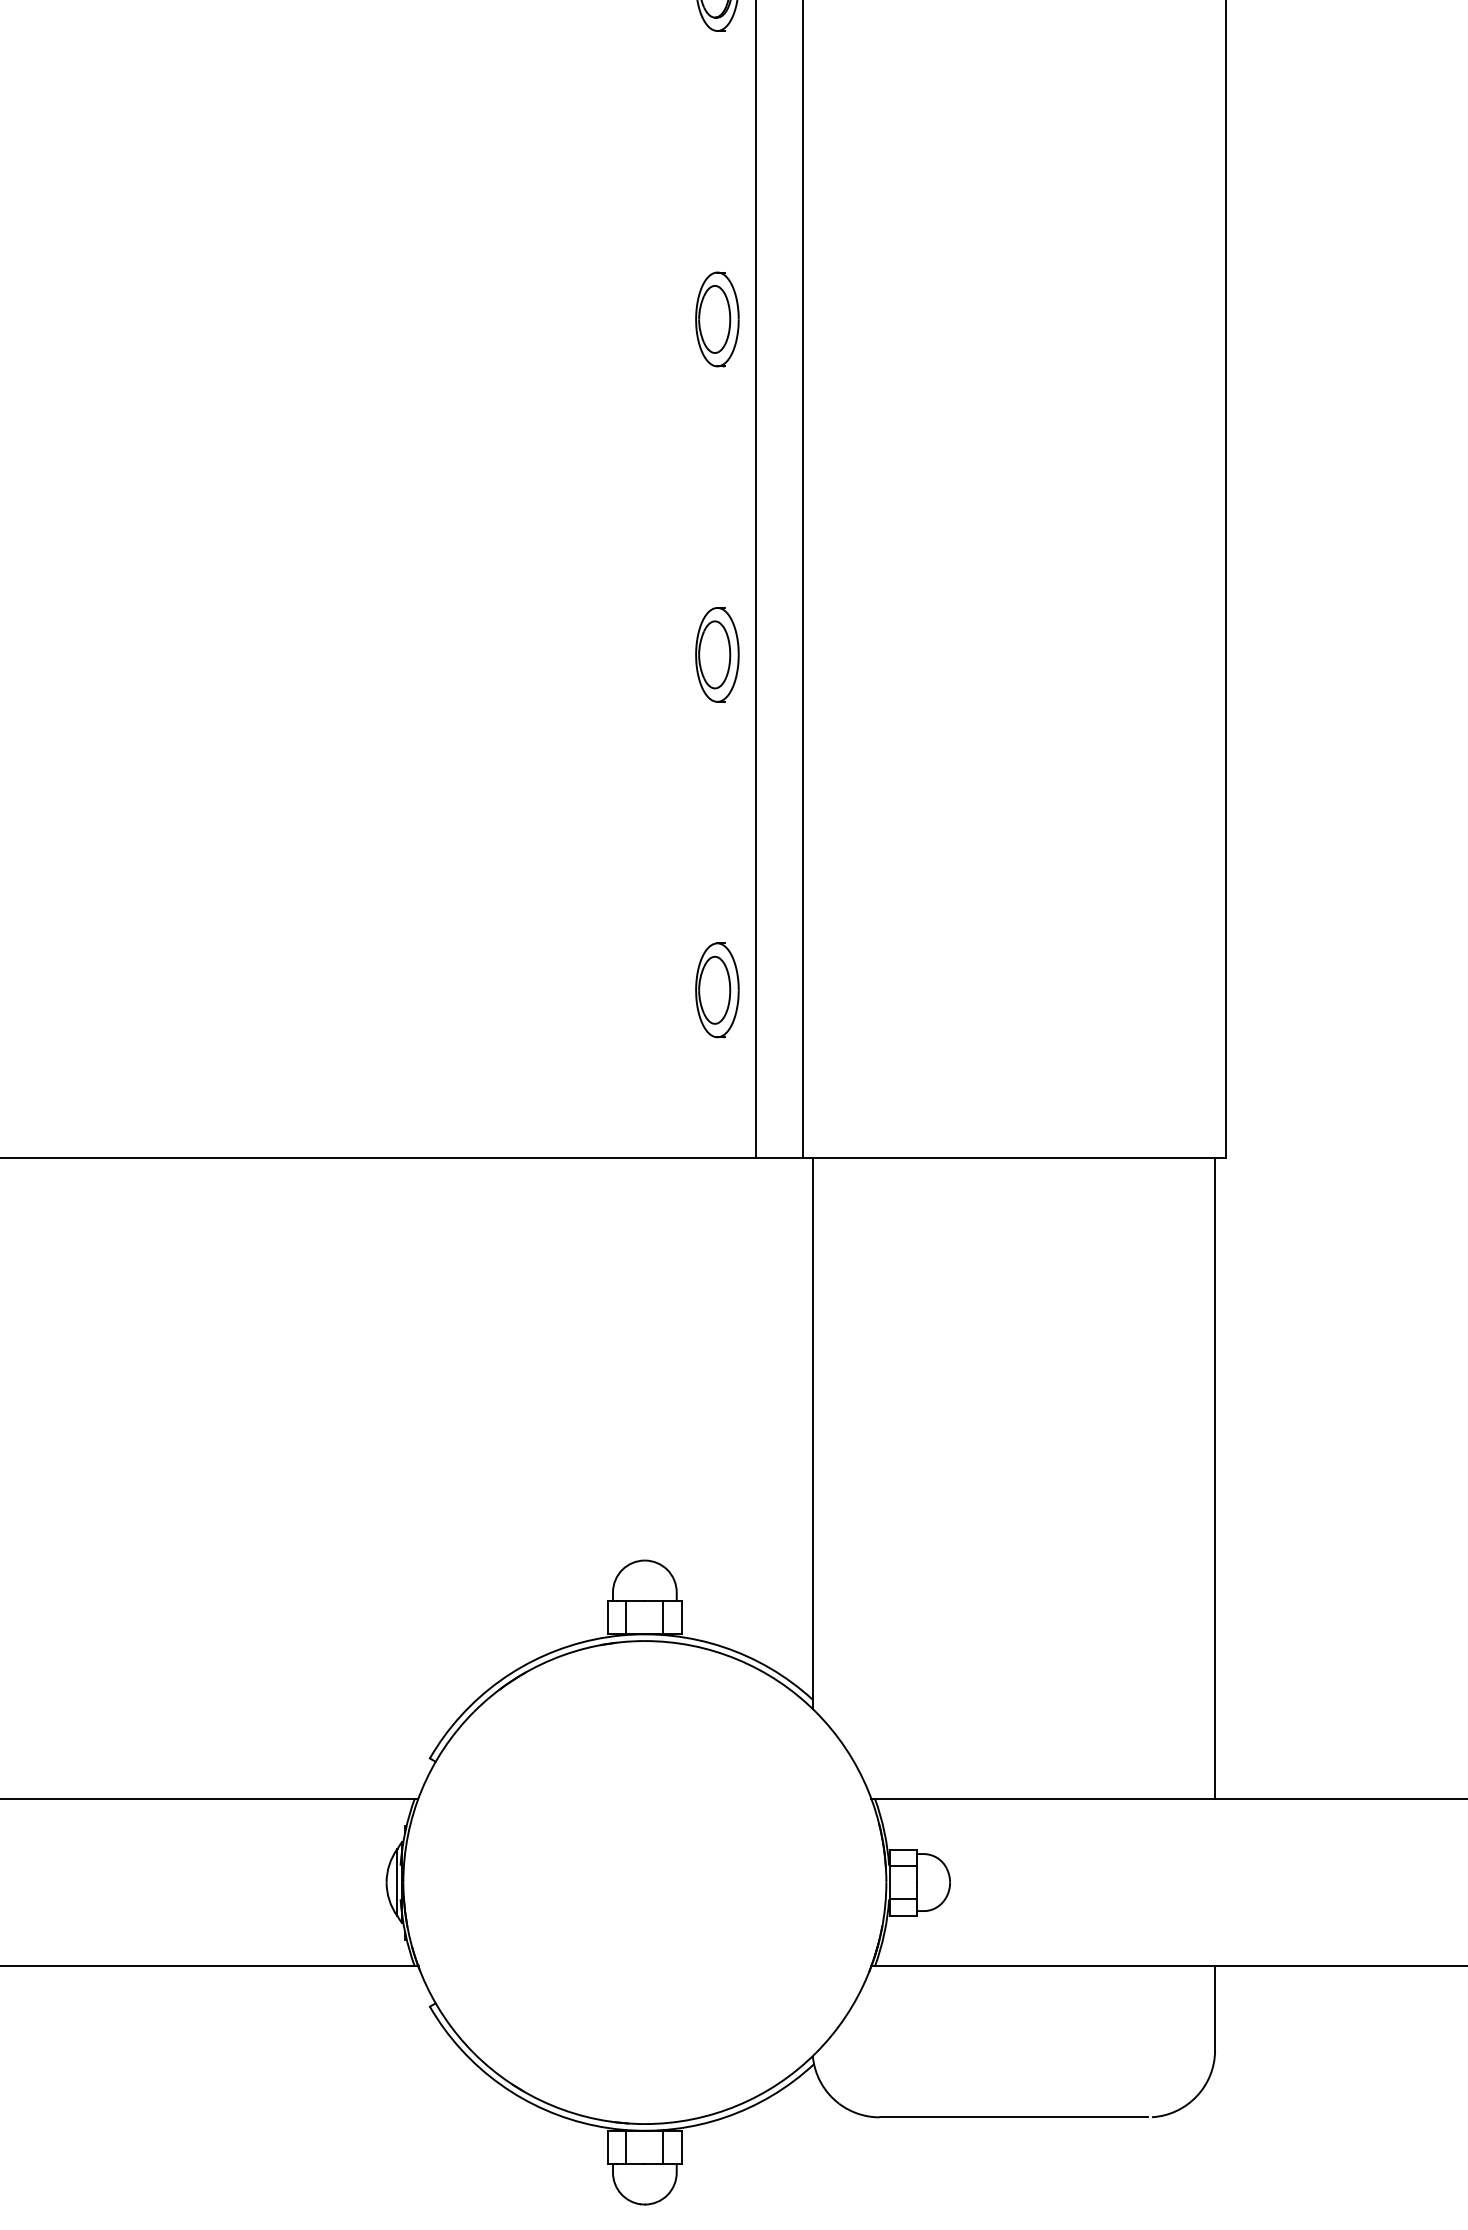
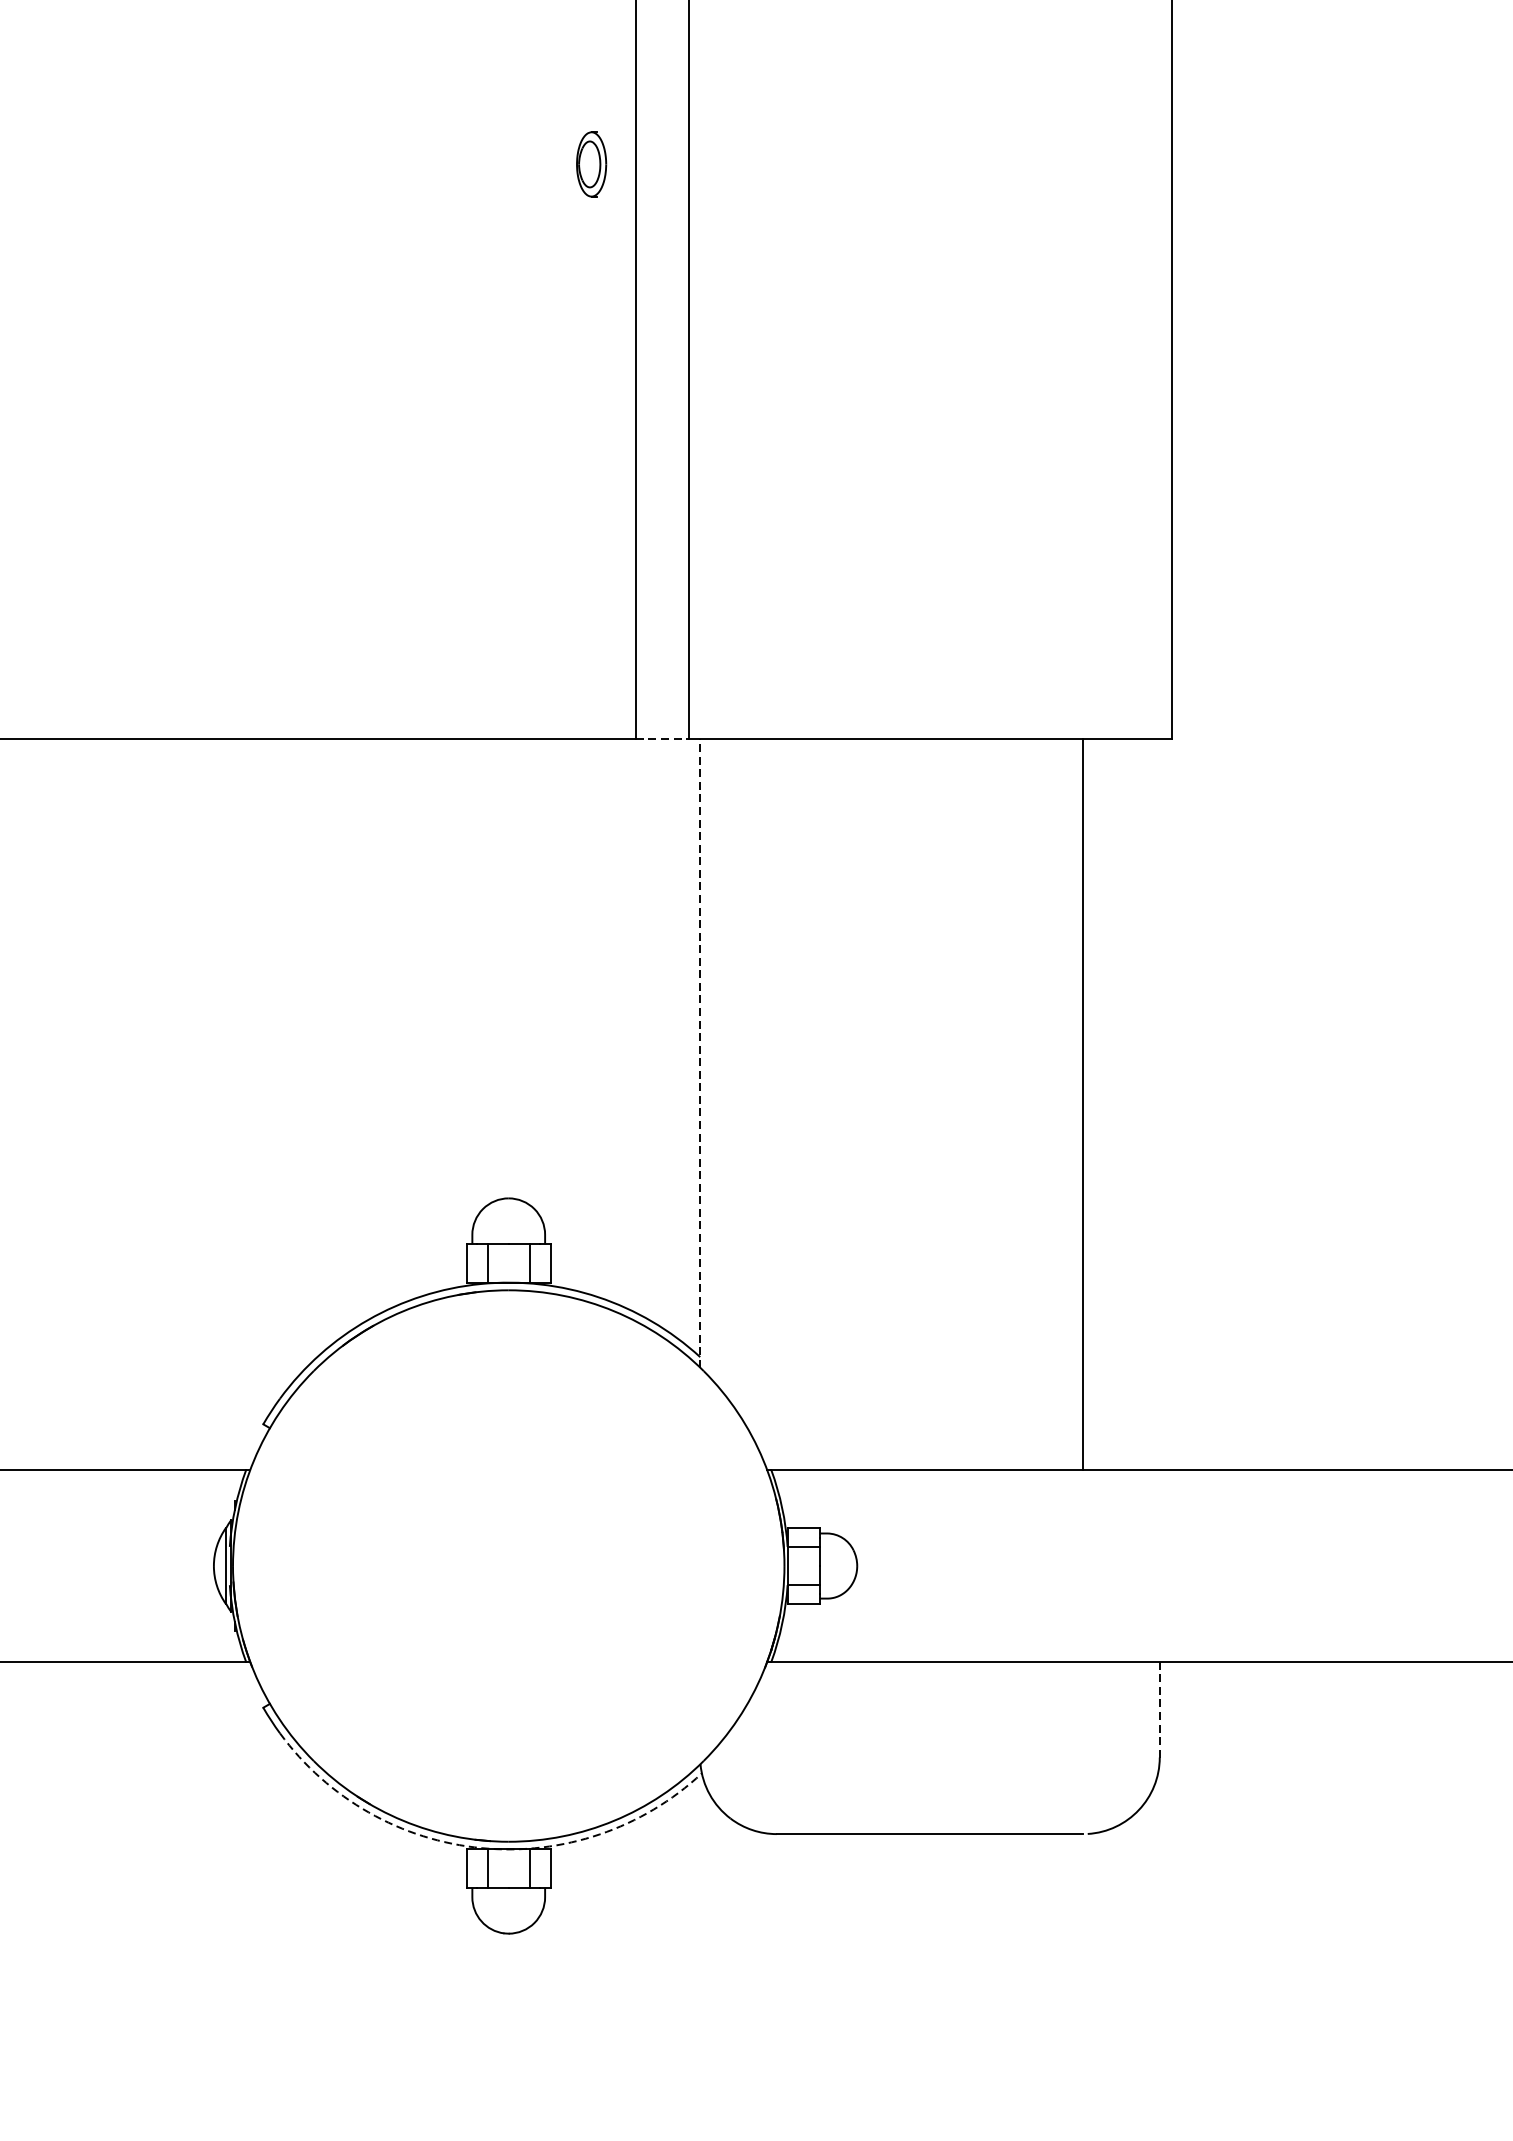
part: (717, 654) -> (591, 163), size x0.6
part: (717, 990) -> (591, 547), removed
line: (780, 1158) -> (663, 739), solid -> dashed
line: (812, 1432) -> (700, 1052), solid -> dashed
line: (1215, 1478) -> (1083, 1104), moved
line: (1215, 2008) -> (1160, 1709), solid -> dashed
arc: (621, 2129) -> (482, 1847), solid -> dashed

